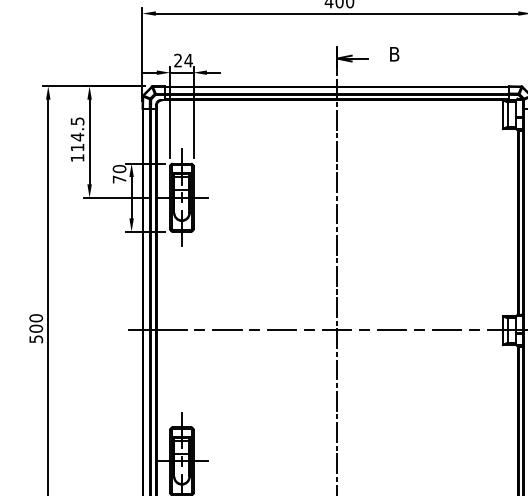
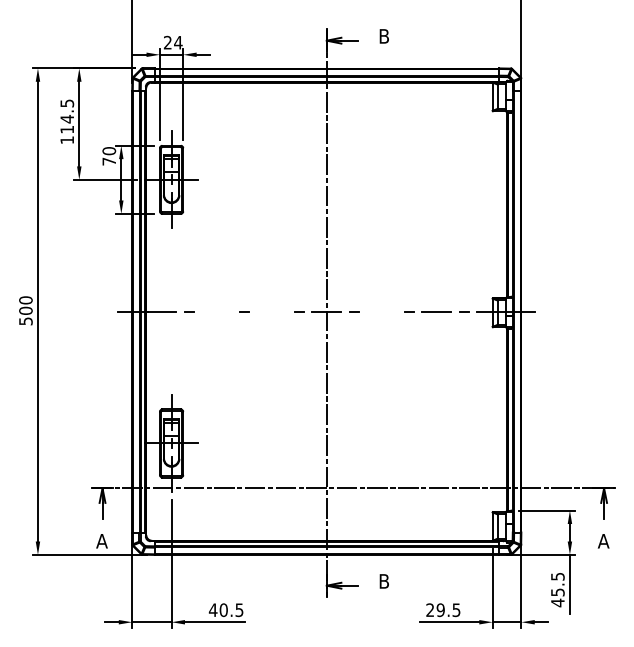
line: (226, 329) -> (216, 311), removed
line: (281, 329) -> (271, 311), removed
line: (391, 329) -> (381, 311), removed

